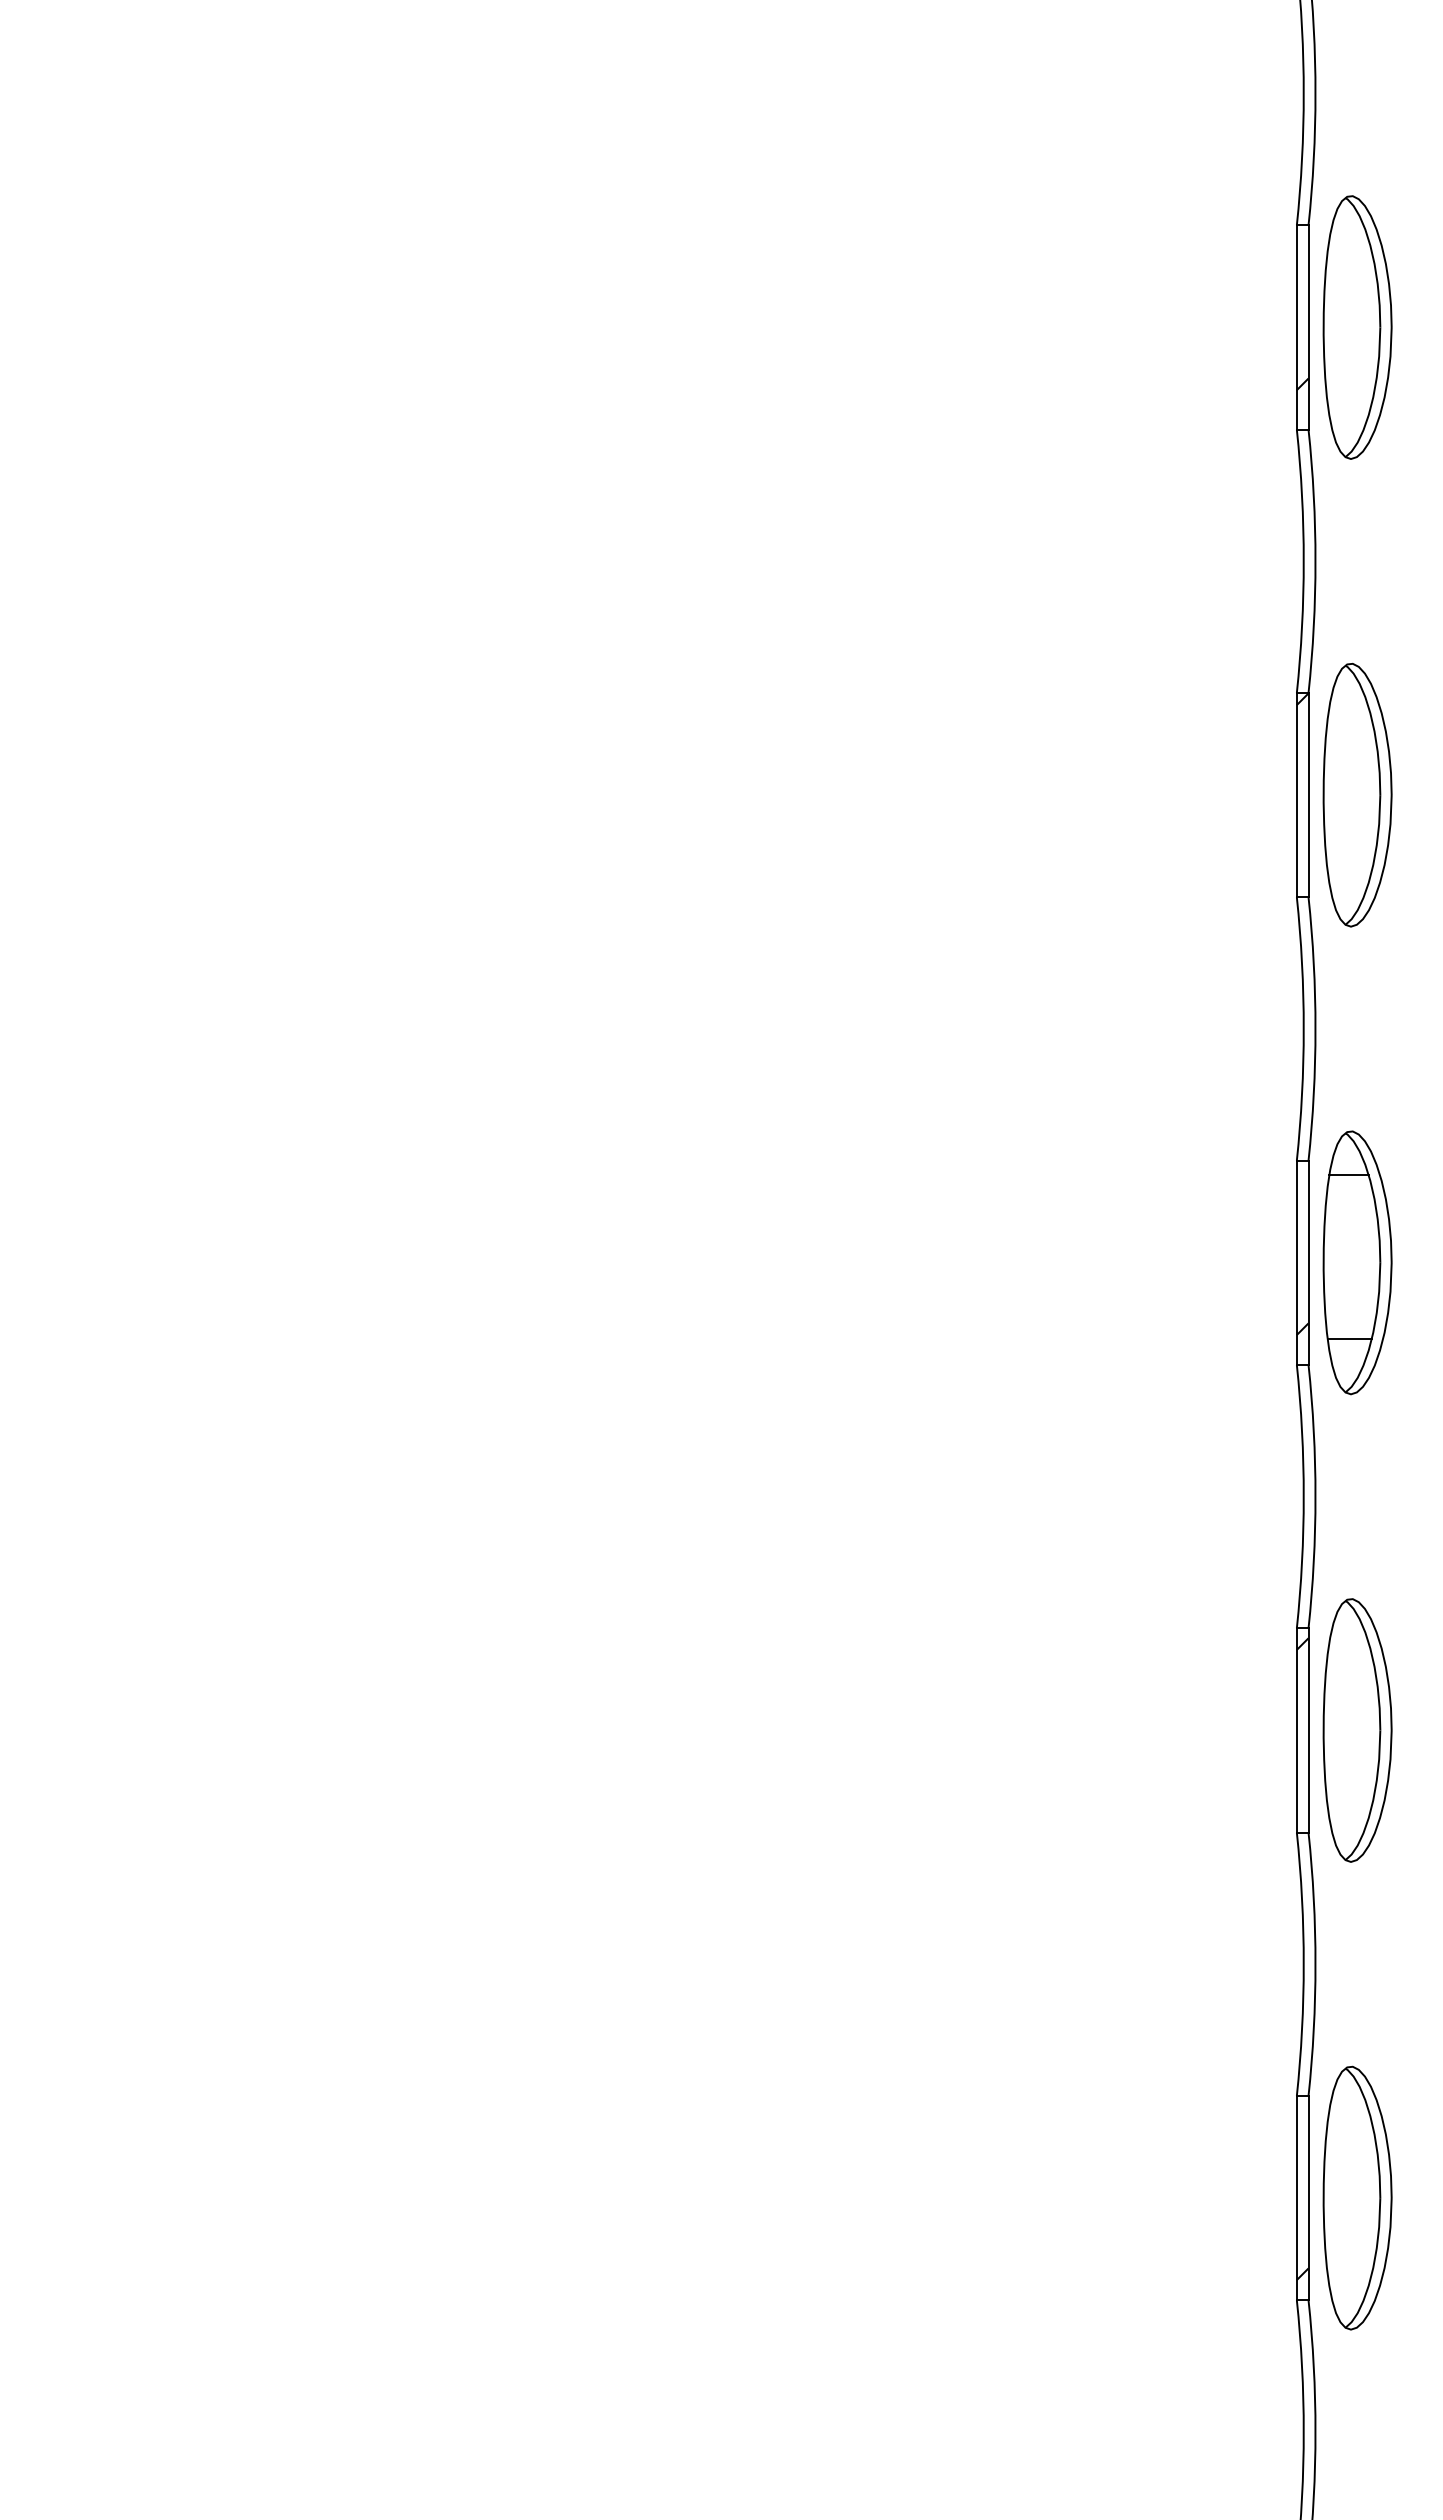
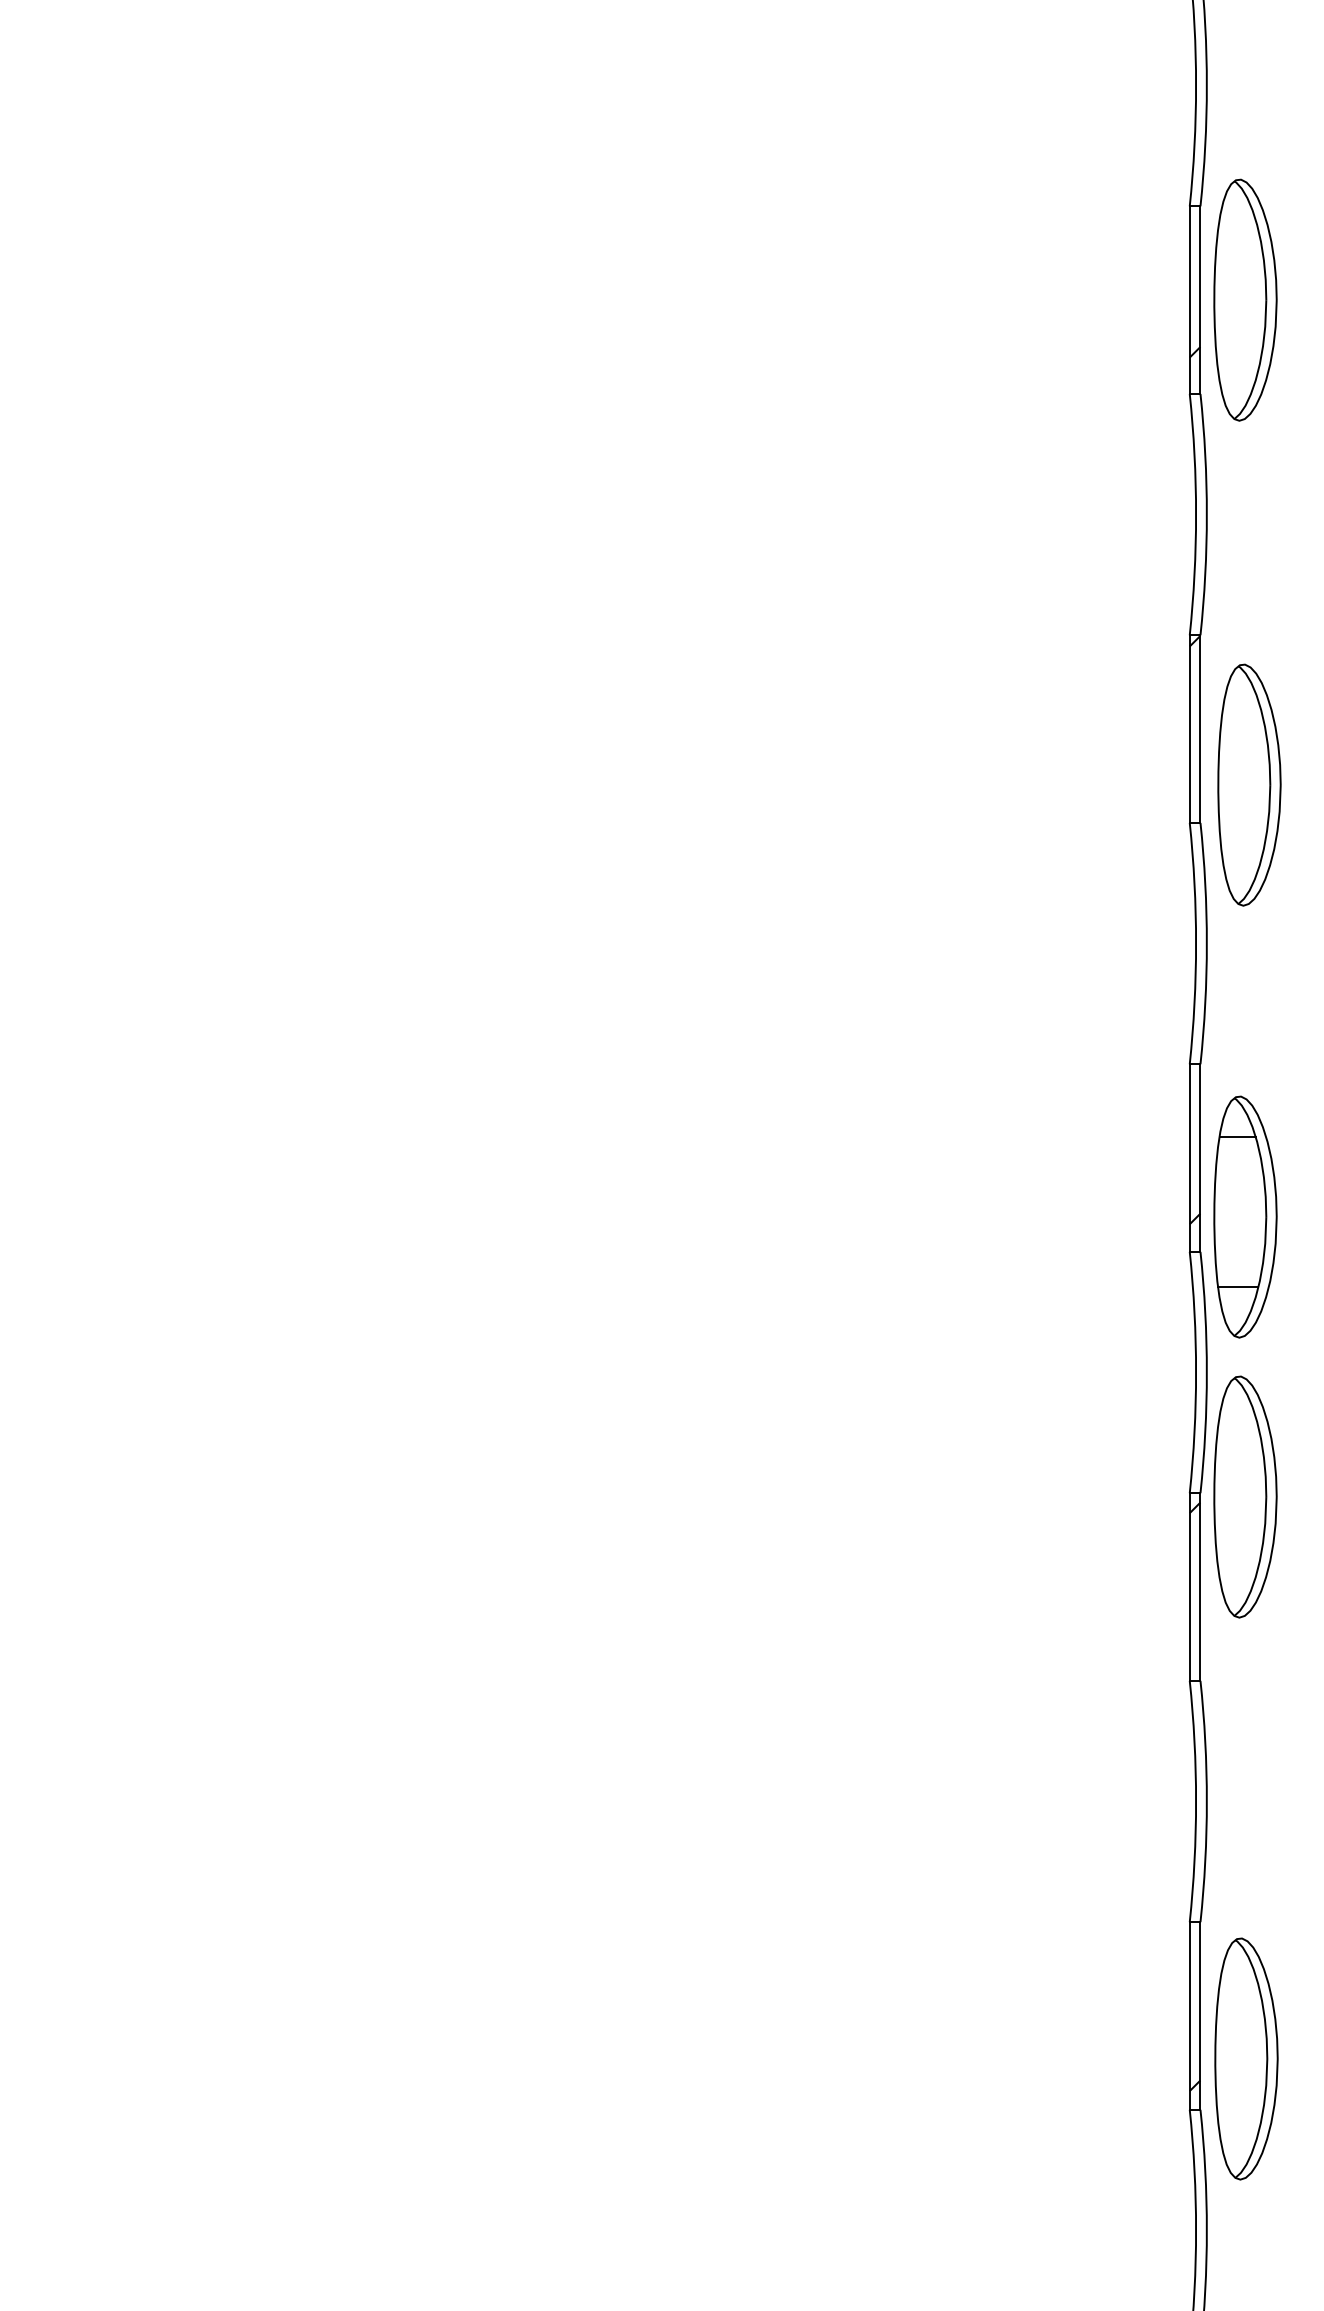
part: (1357, 794) -> (1249, 784), moved
part: (1357, 1262) -> (1245, 1216), moved
part: (1357, 1729) -> (1245, 1496), moved
part: (1357, 2197) -> (1246, 2058), moved

